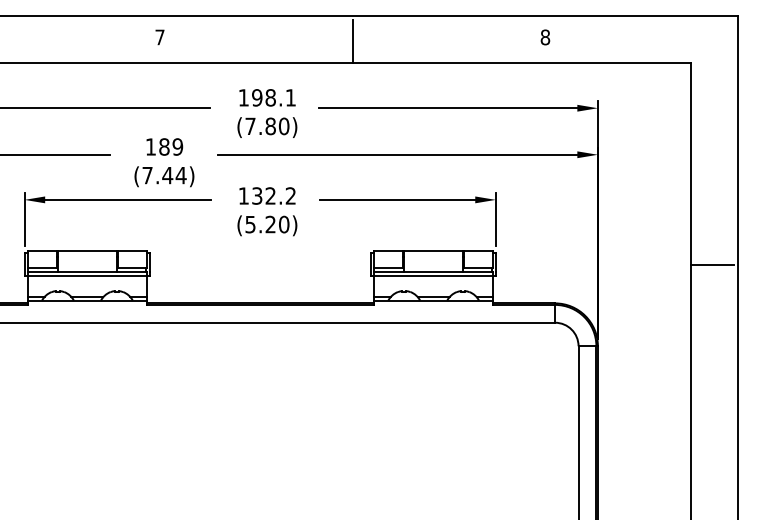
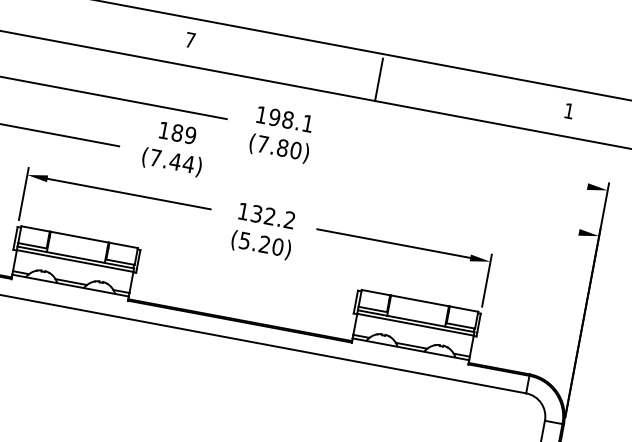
text: (545, 37) -> (569, 111), 8 -> 1
line: (448, 108) -> (460, 163), removed
line: (397, 154) -> (402, 199), removed
text: (164, 162) -> (174, 148), moved

